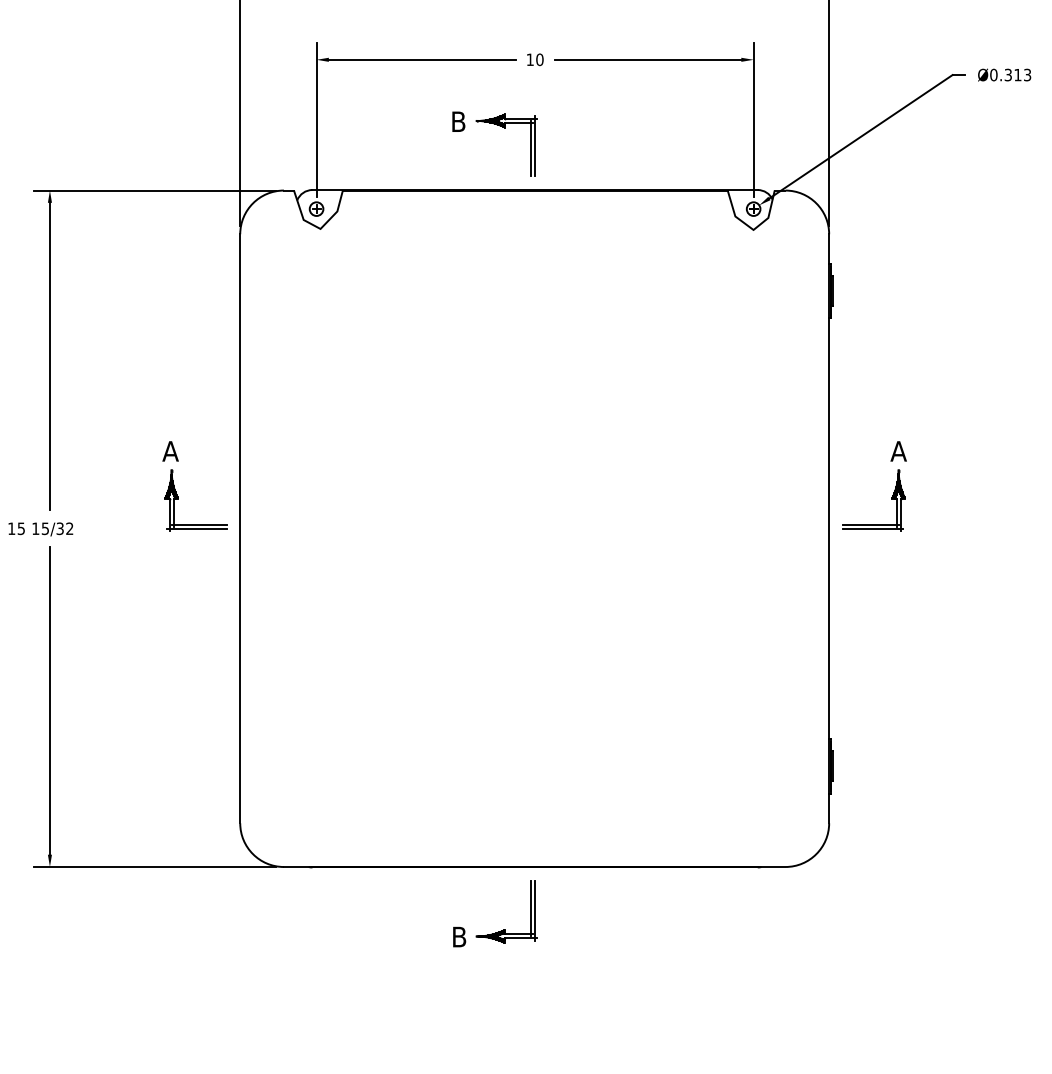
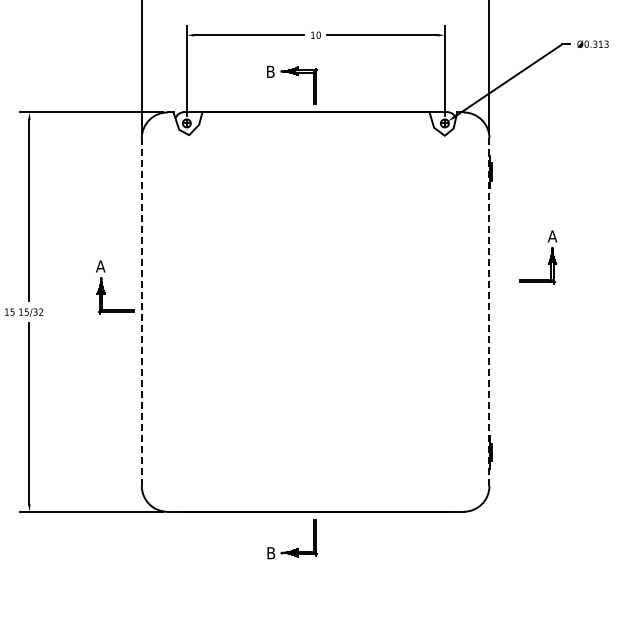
part: (891, 493) -> (548, 261), moved
line: (239, 529) -> (141, 312), solid -> dashed
line: (829, 529) -> (489, 312), solid -> dashed

